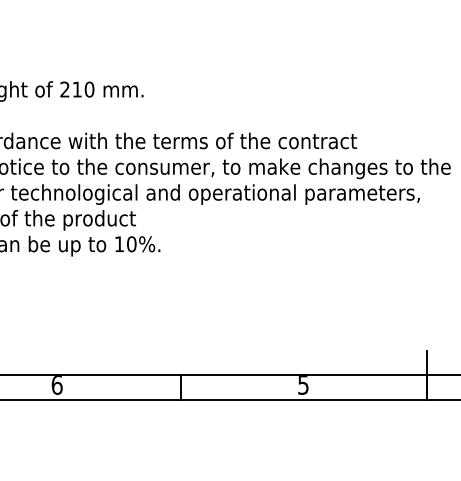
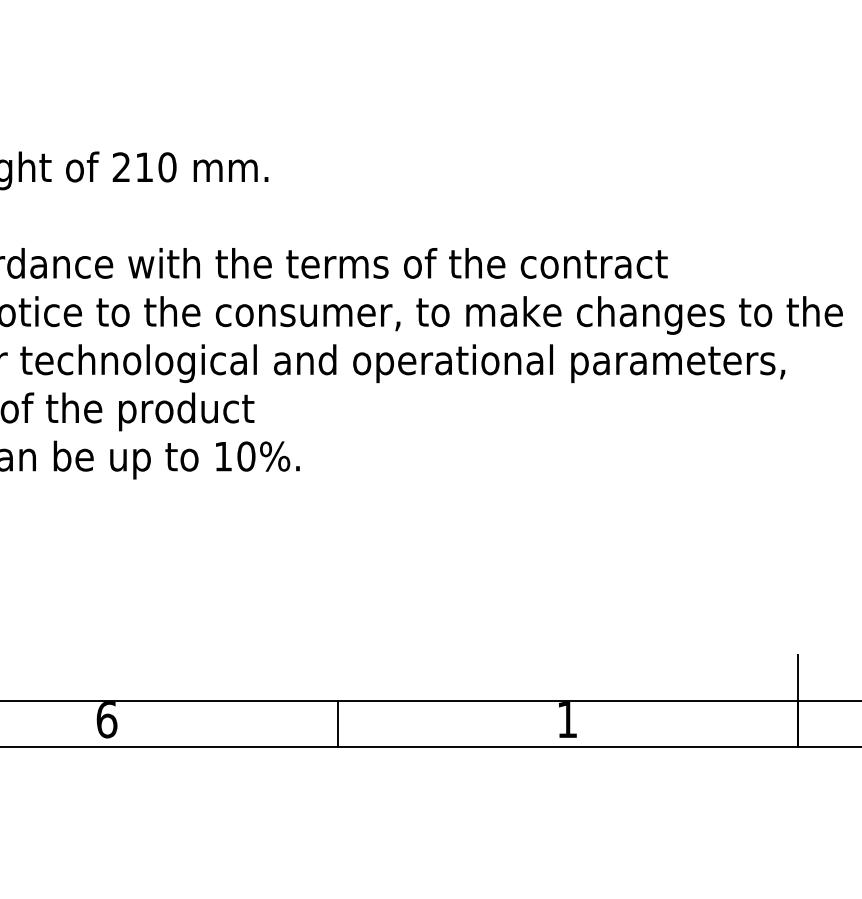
text: (303, 385) -> (567, 720), 5 -> 1

